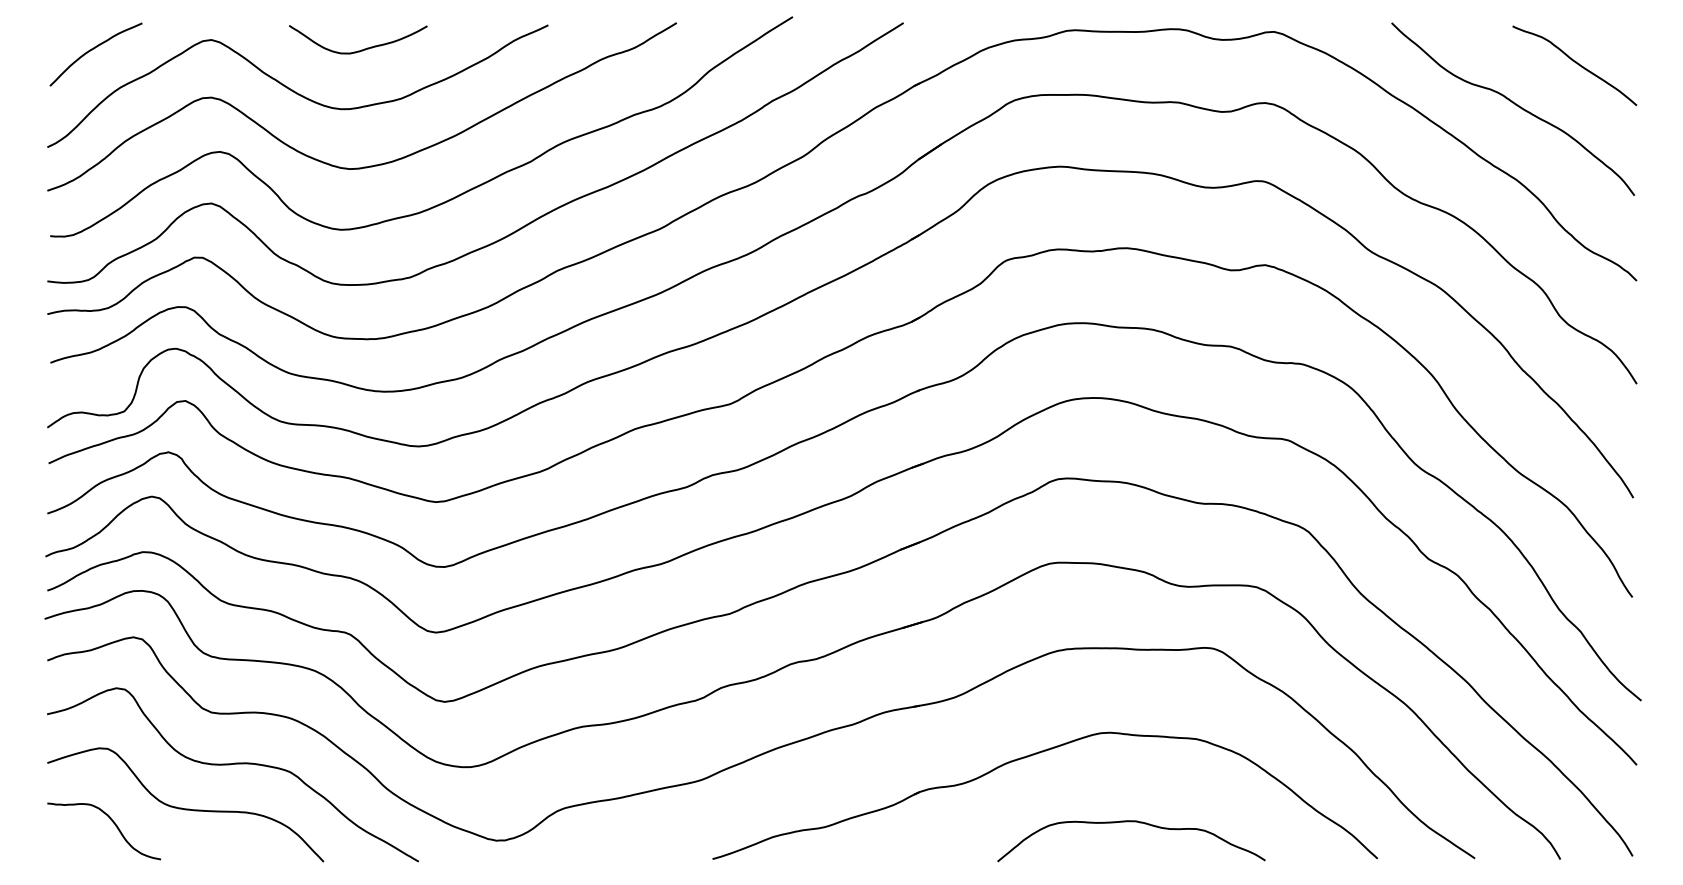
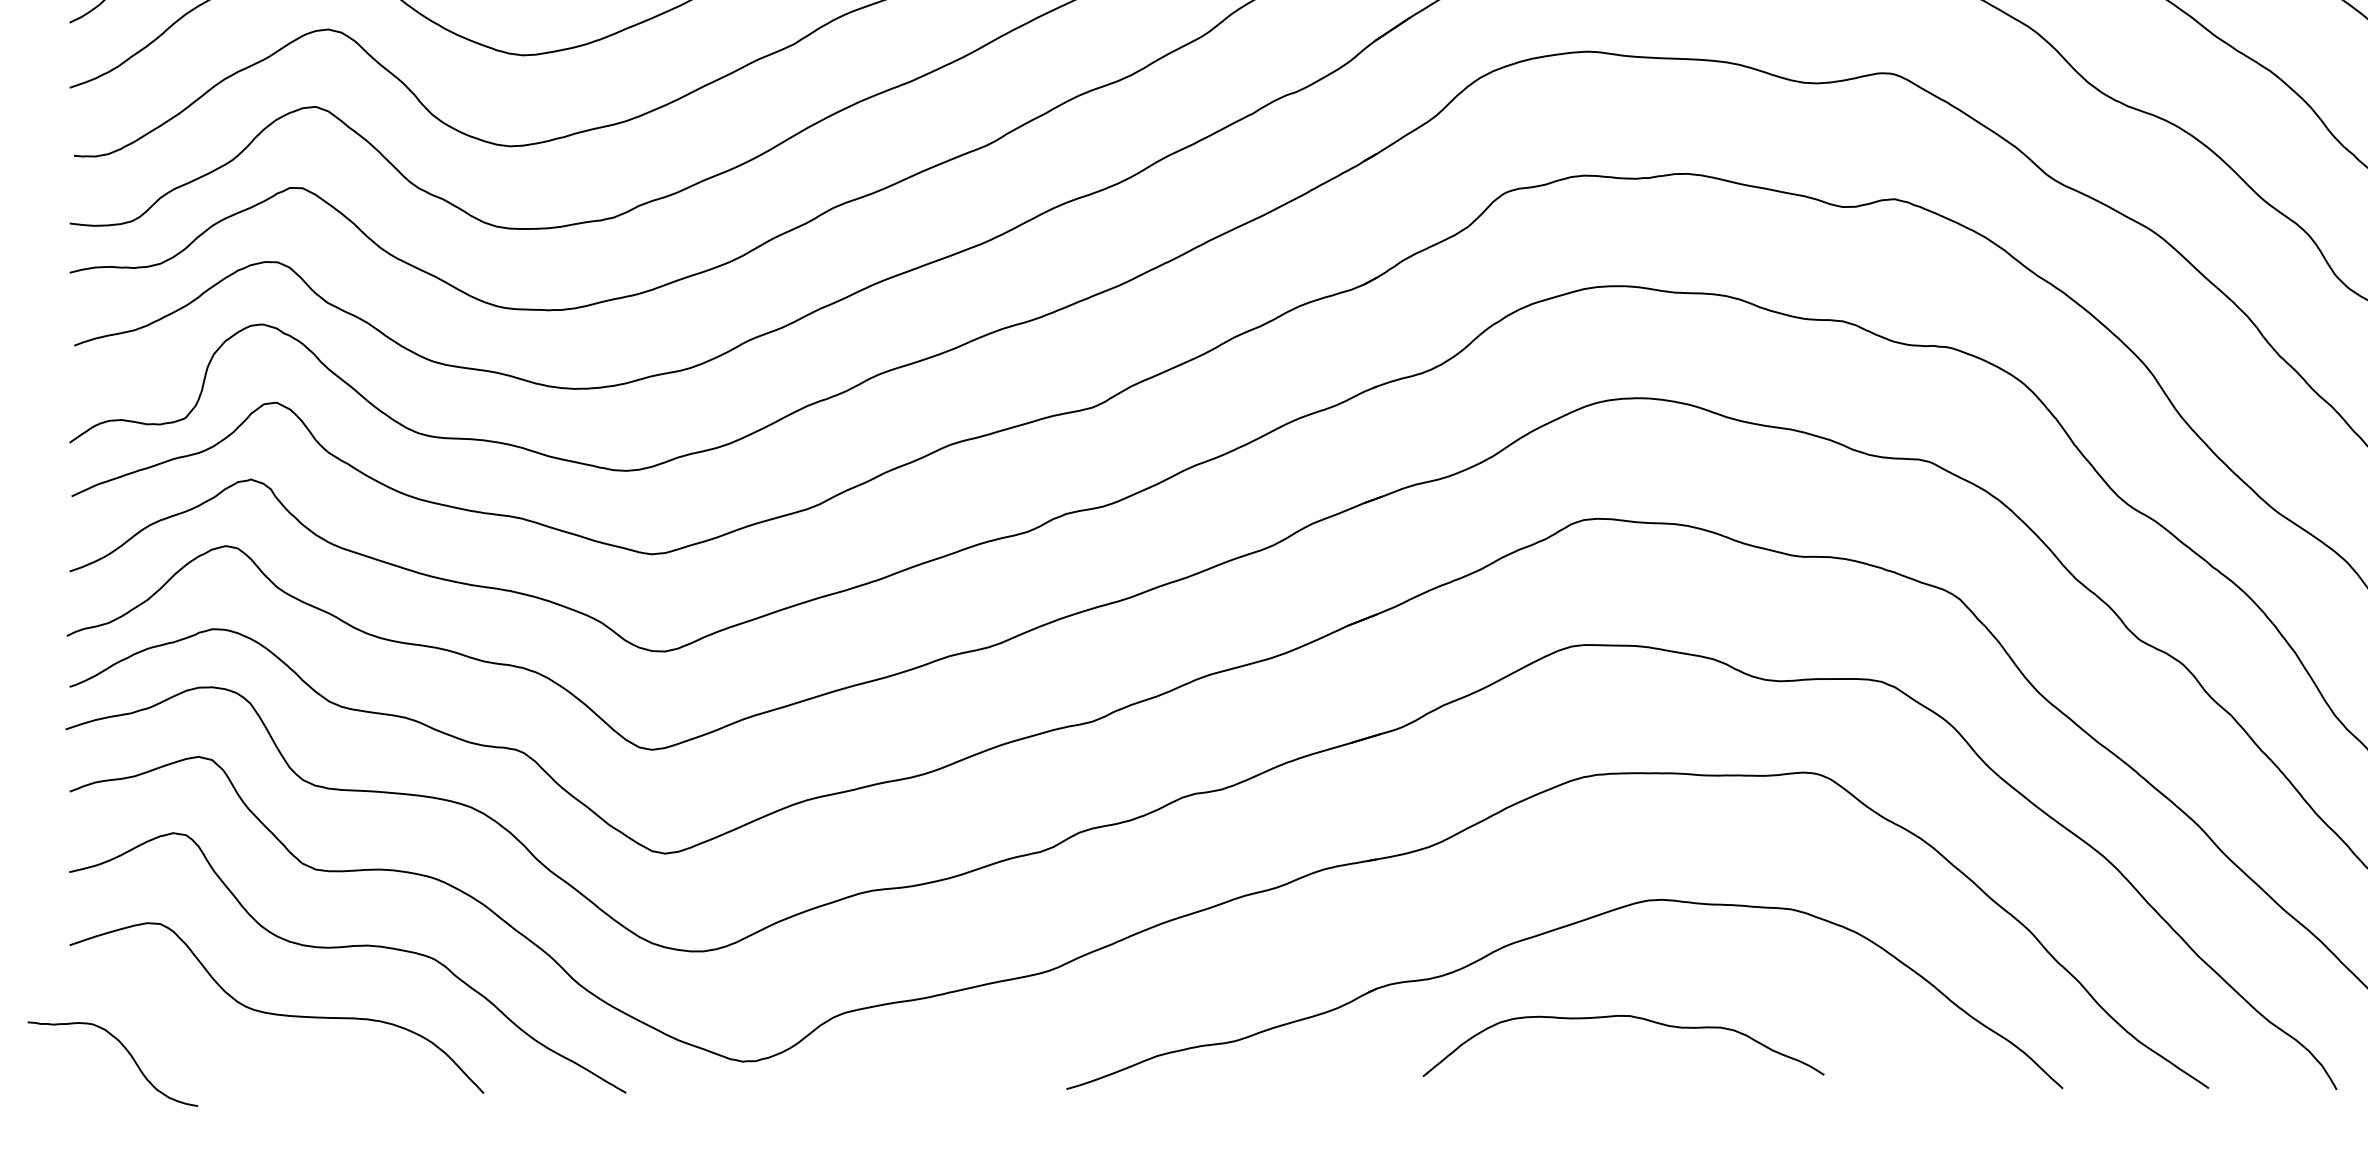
curve: (112, 822) -> (125, 1050), moved
curve: (1131, 822) -> (1623, 1017), moved

